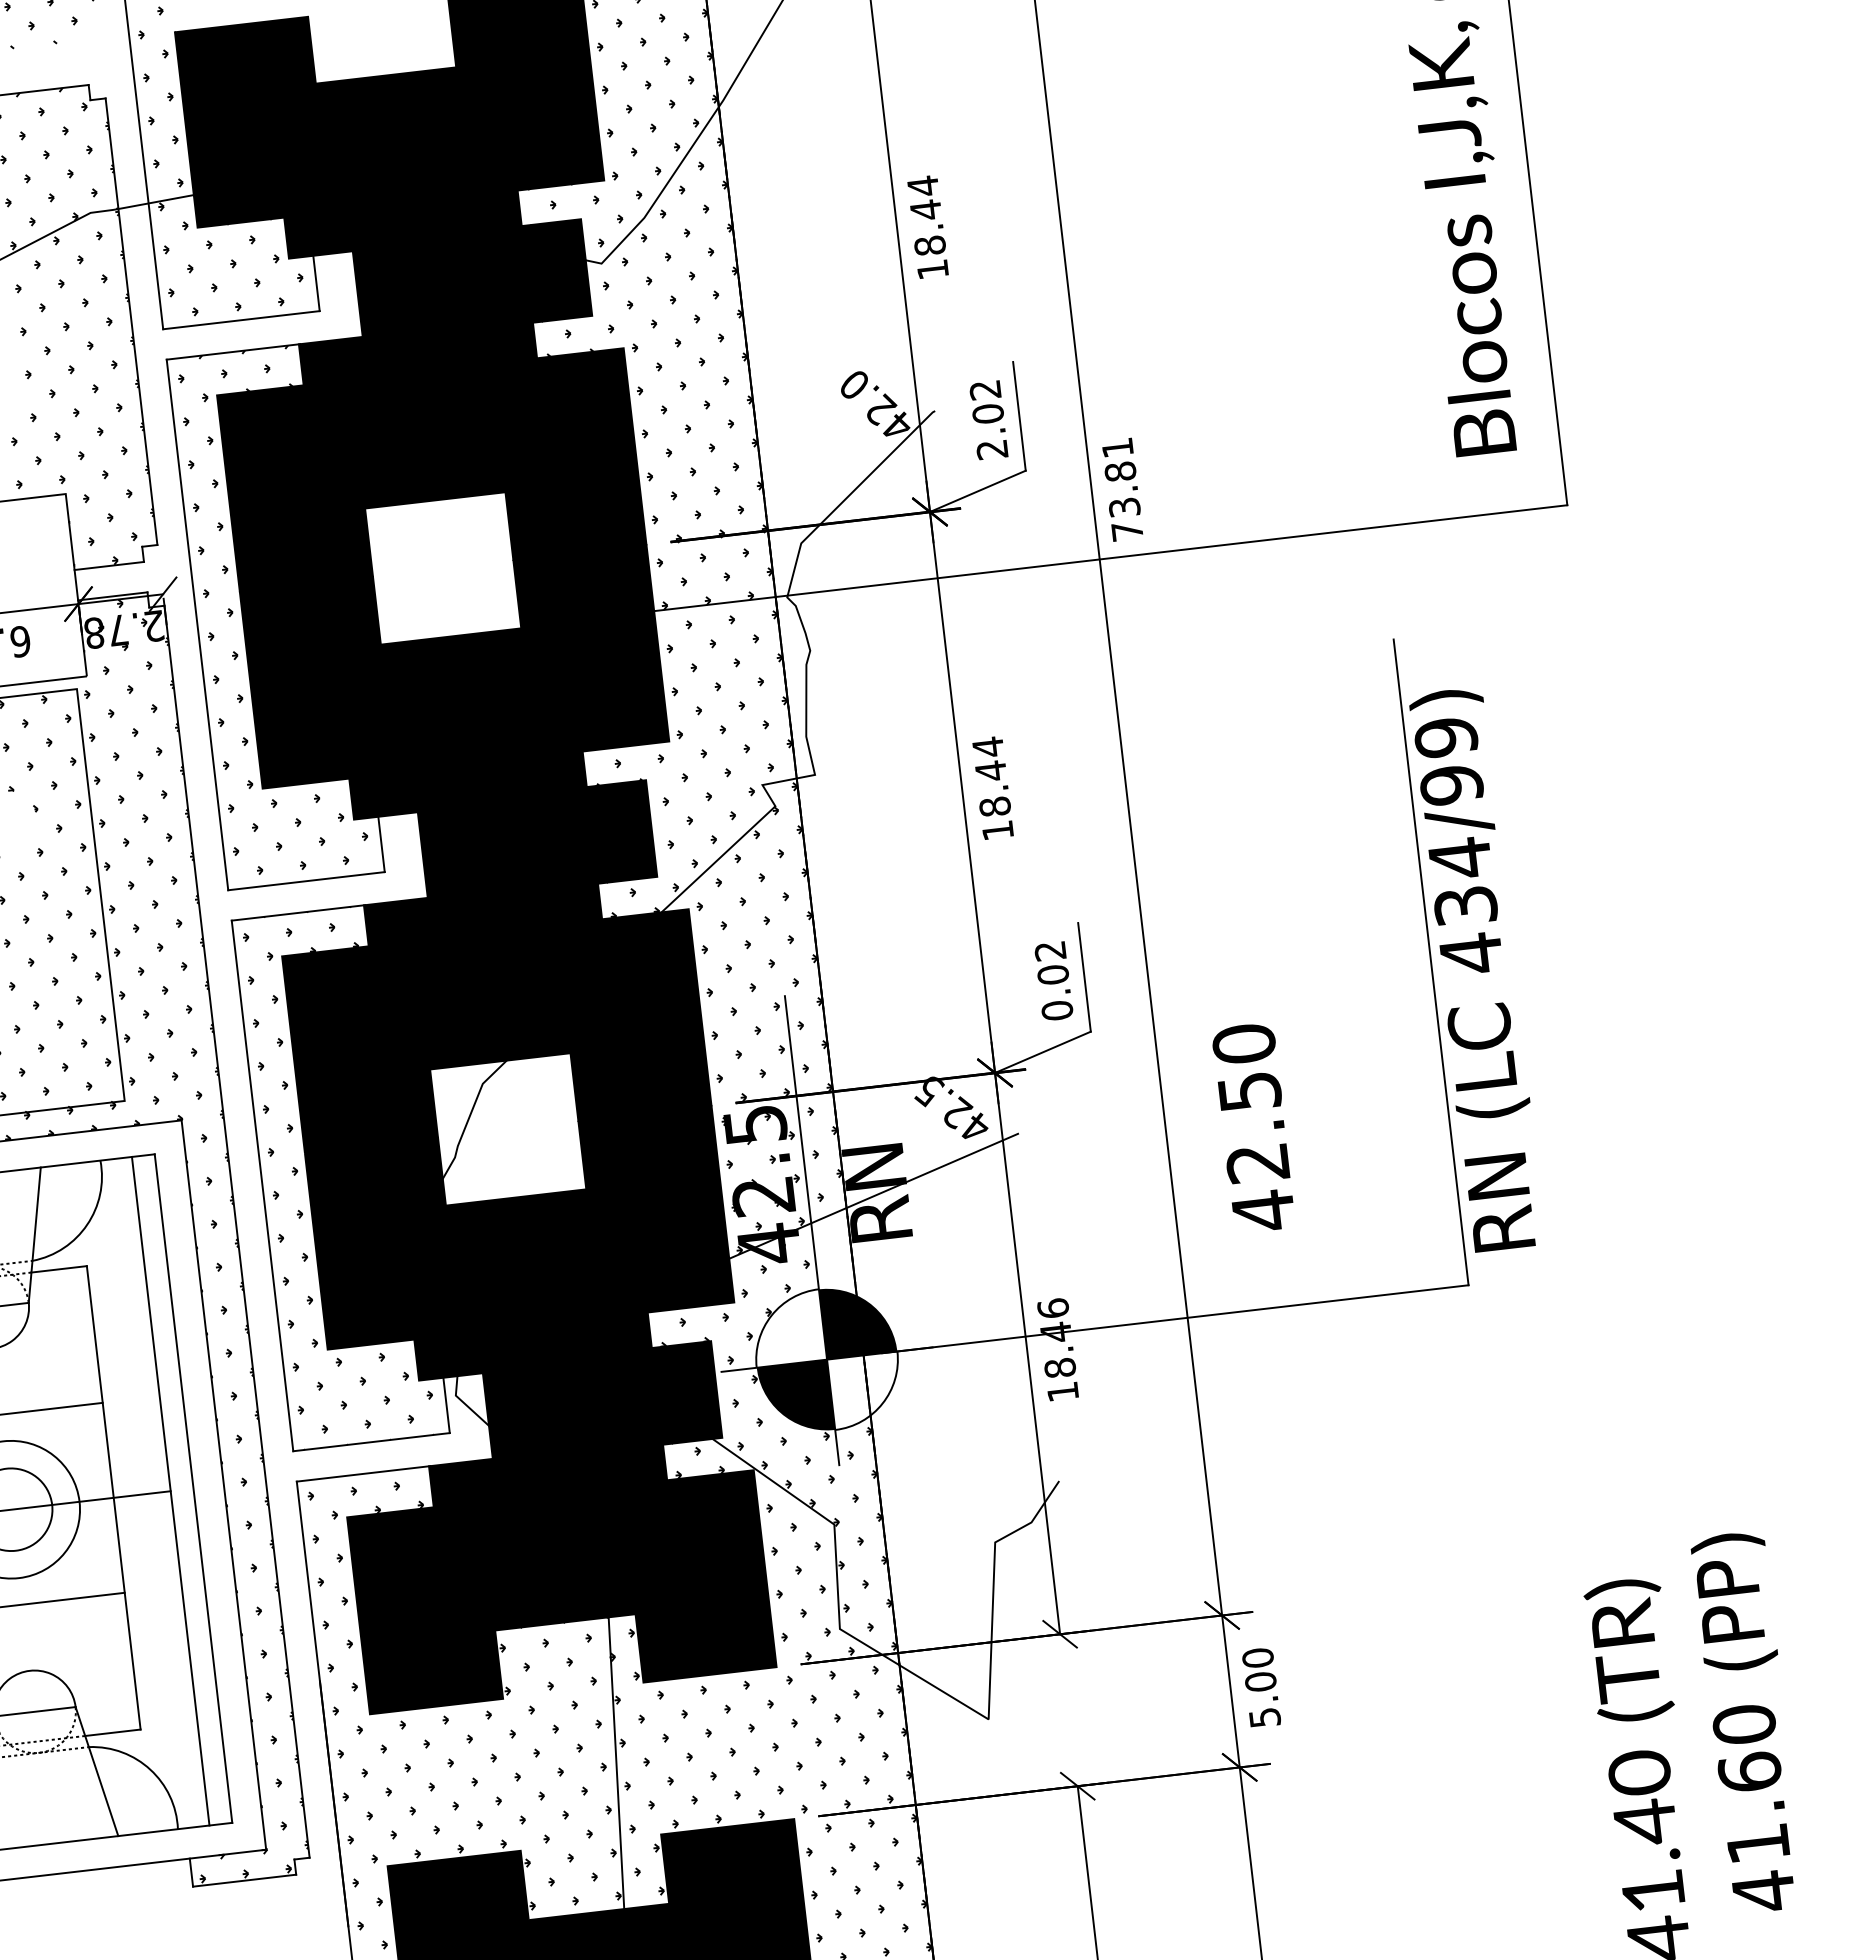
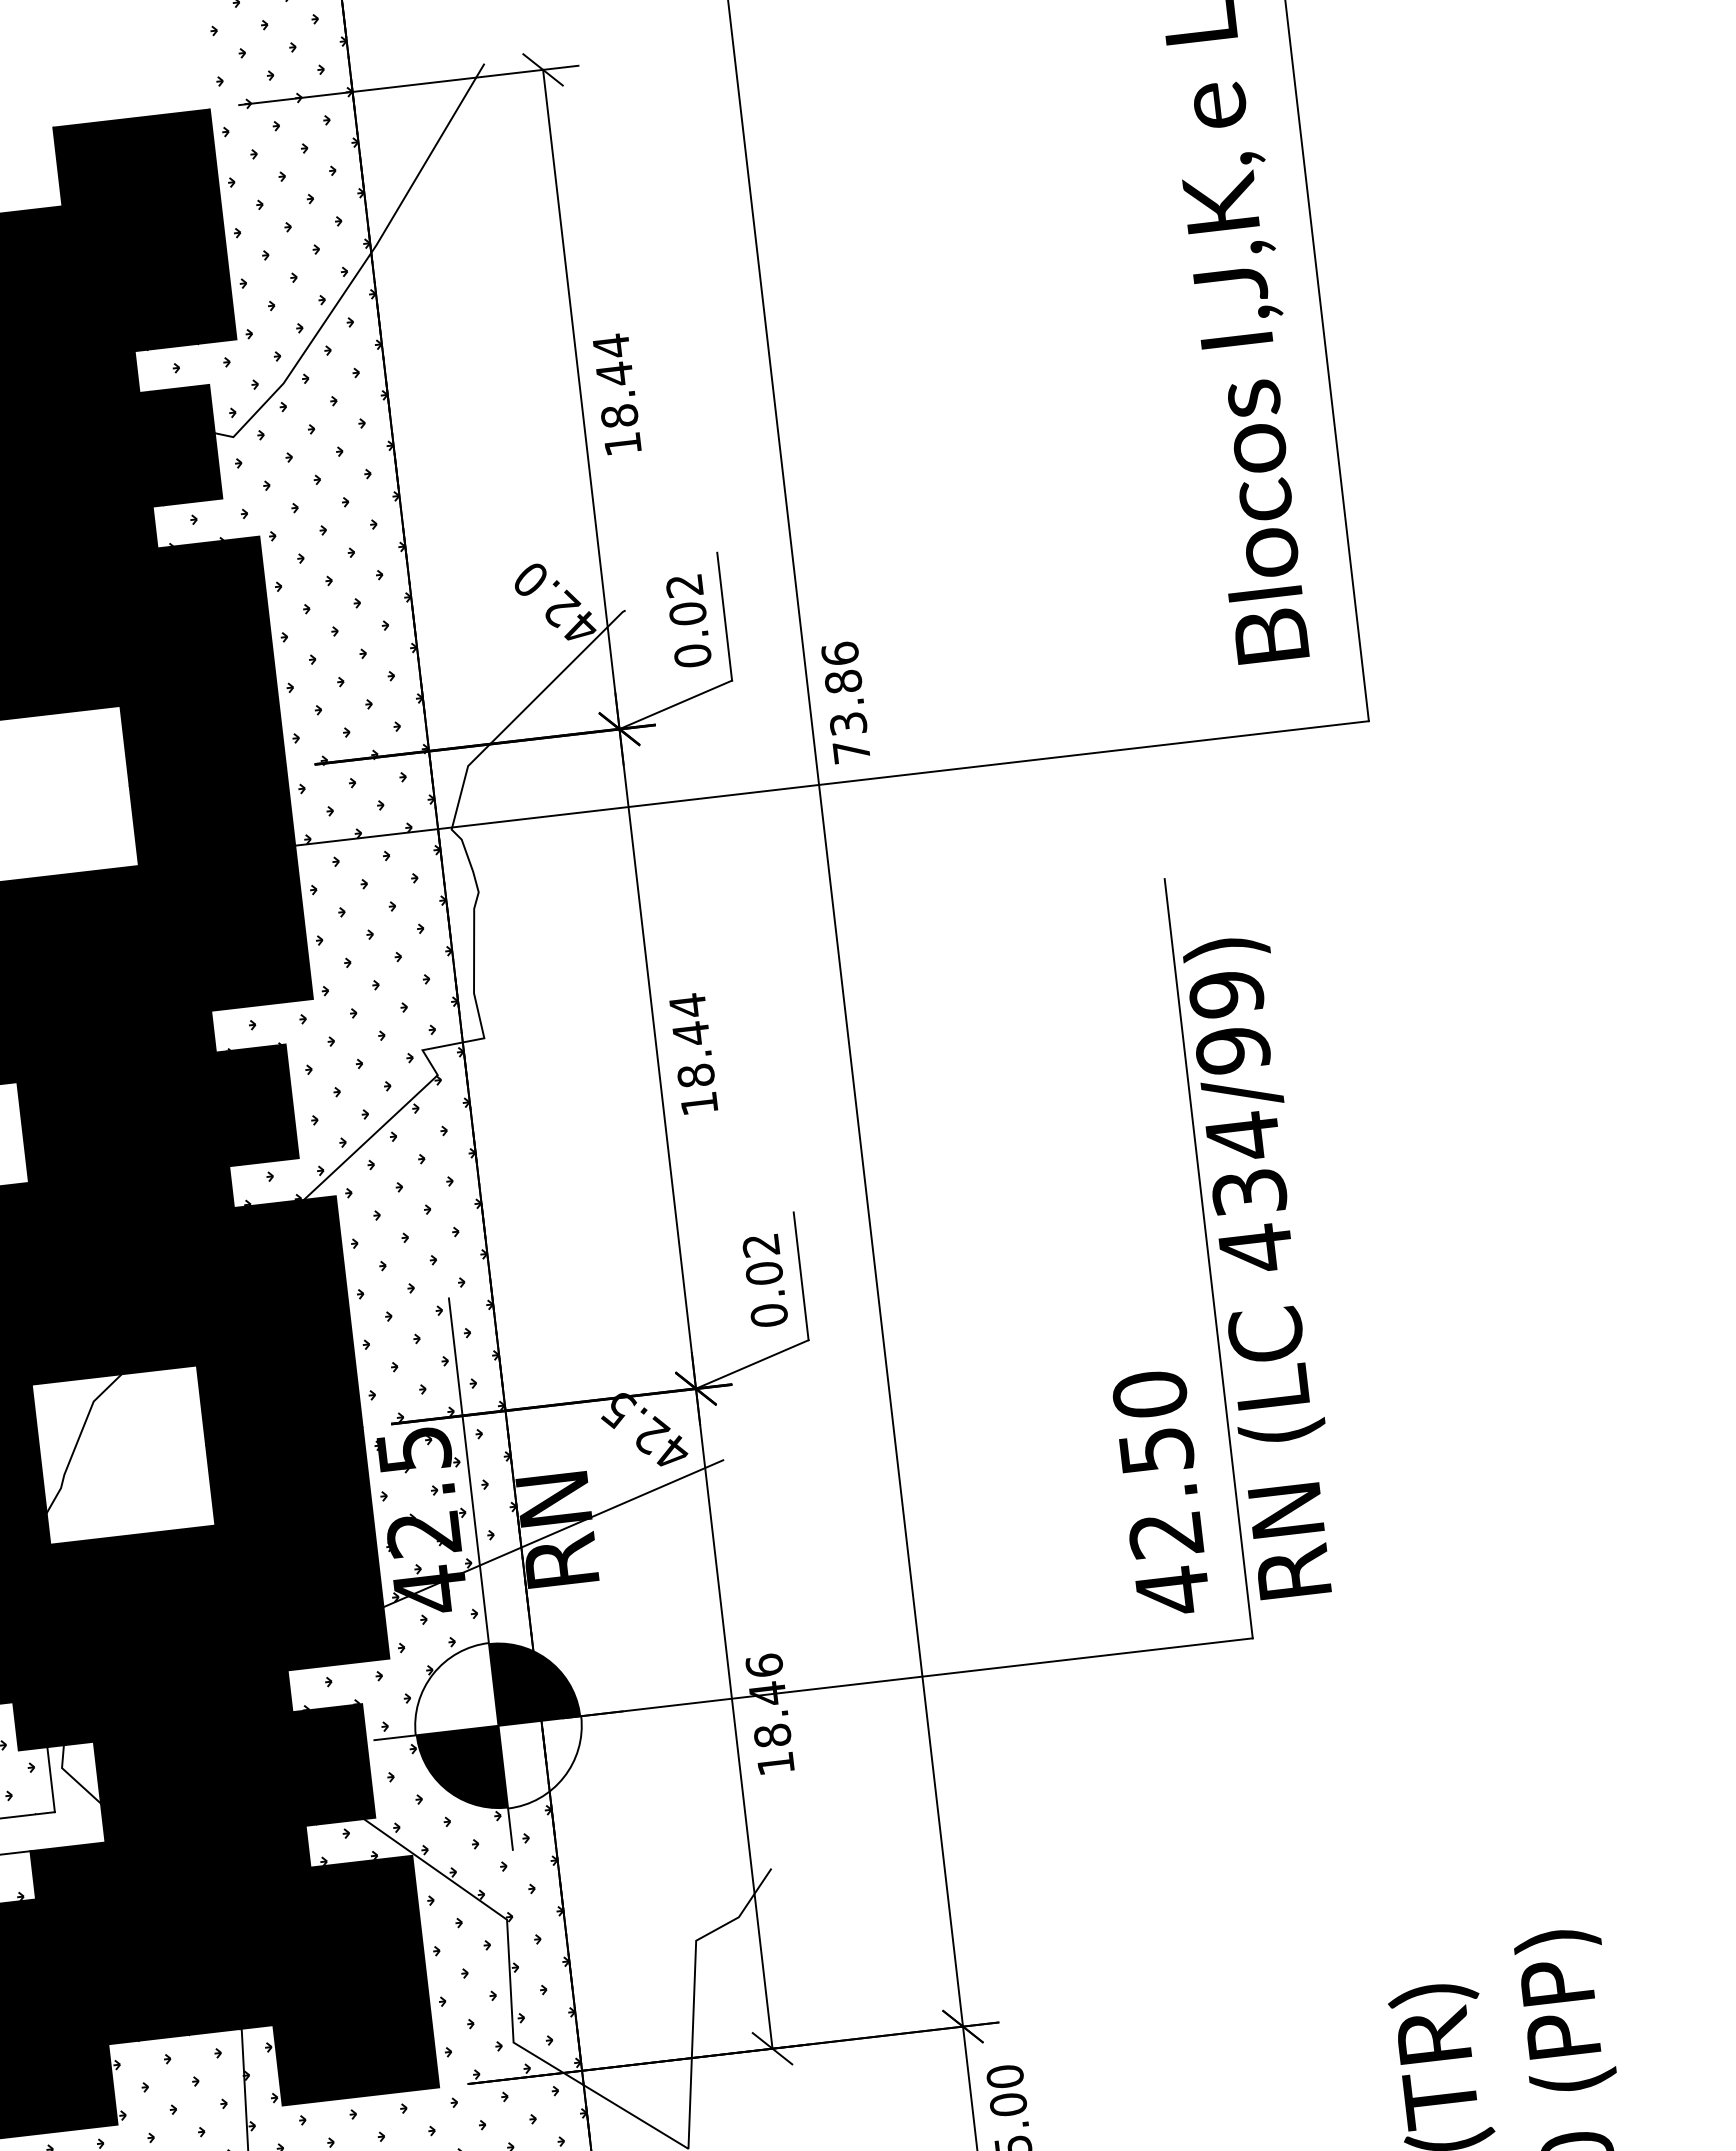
text: (1117, 447) -> (839, 653), 73.81 -> 73.86
text: (992, 449) -> (693, 655), 2.02 -> 0.02
text: (1252, 1126) -> (1159, 1491), moved

